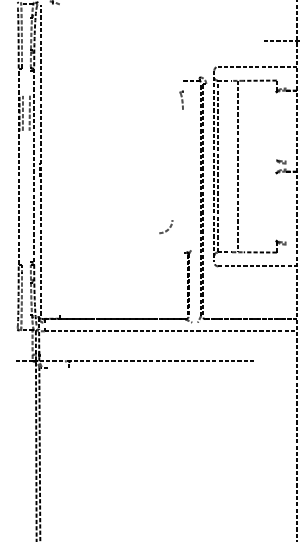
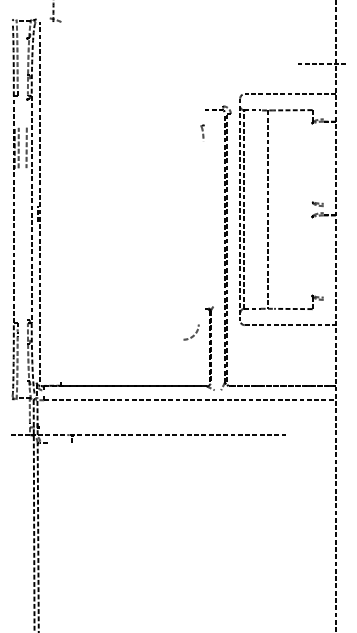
part: (181, 99) -> (202, 131), size x0.71
curve: (167, 228) -> (193, 334), moved

